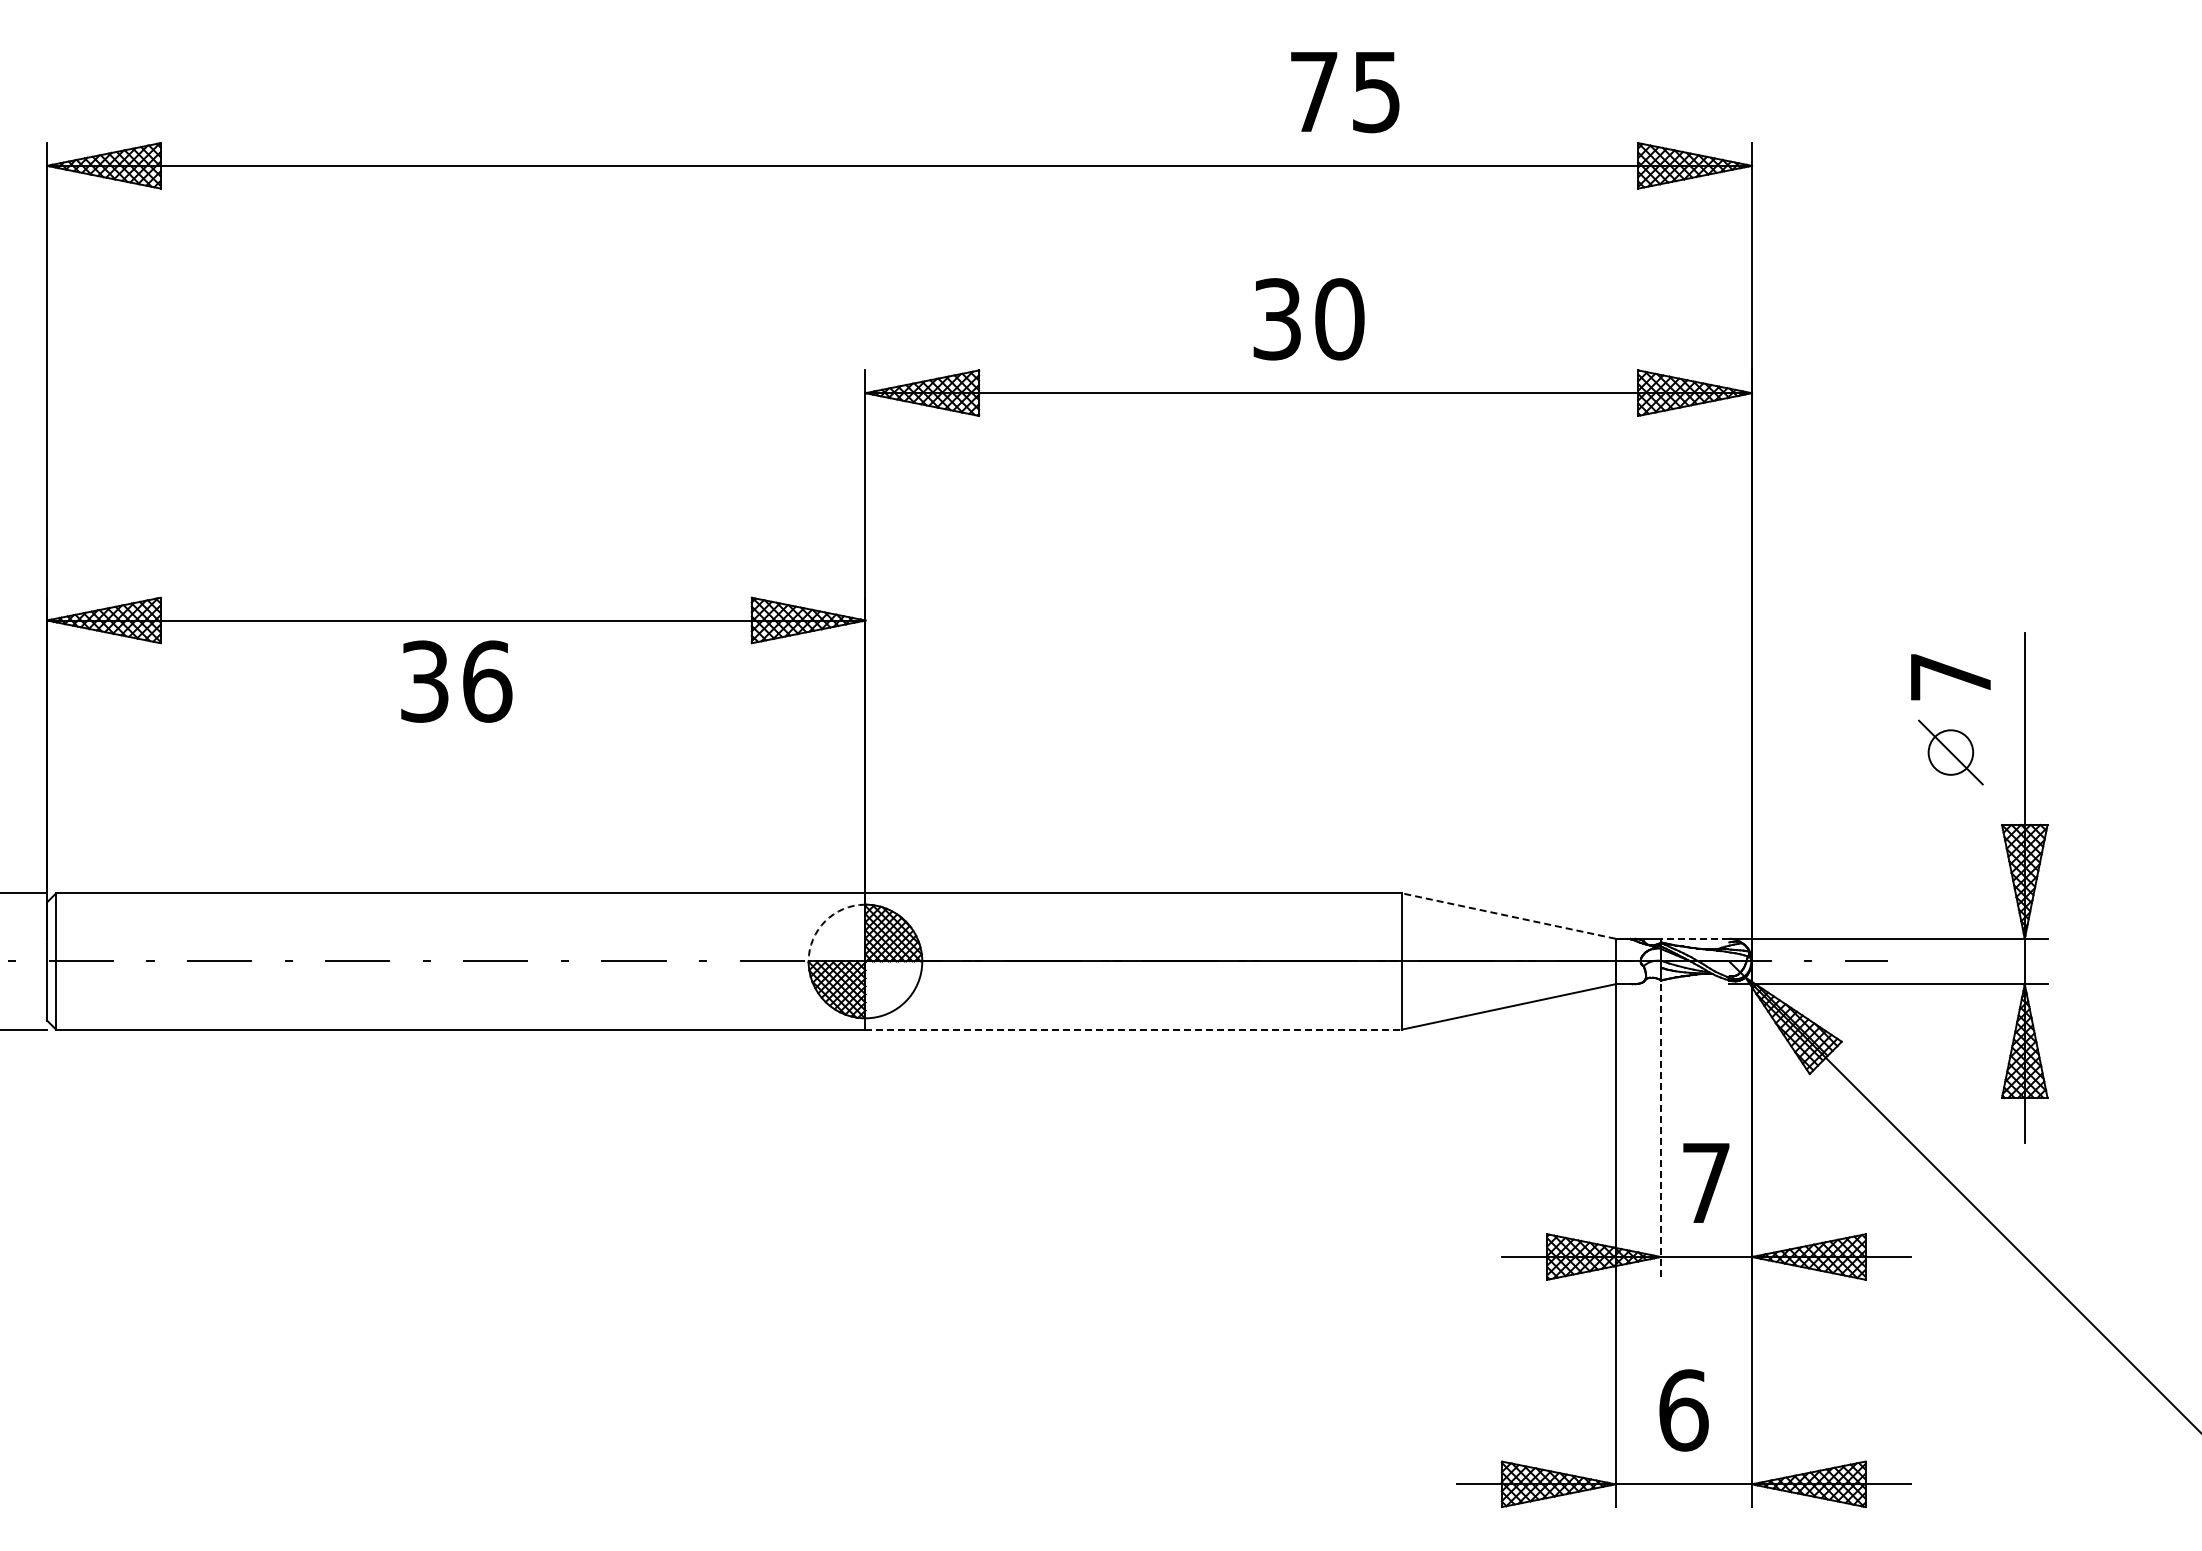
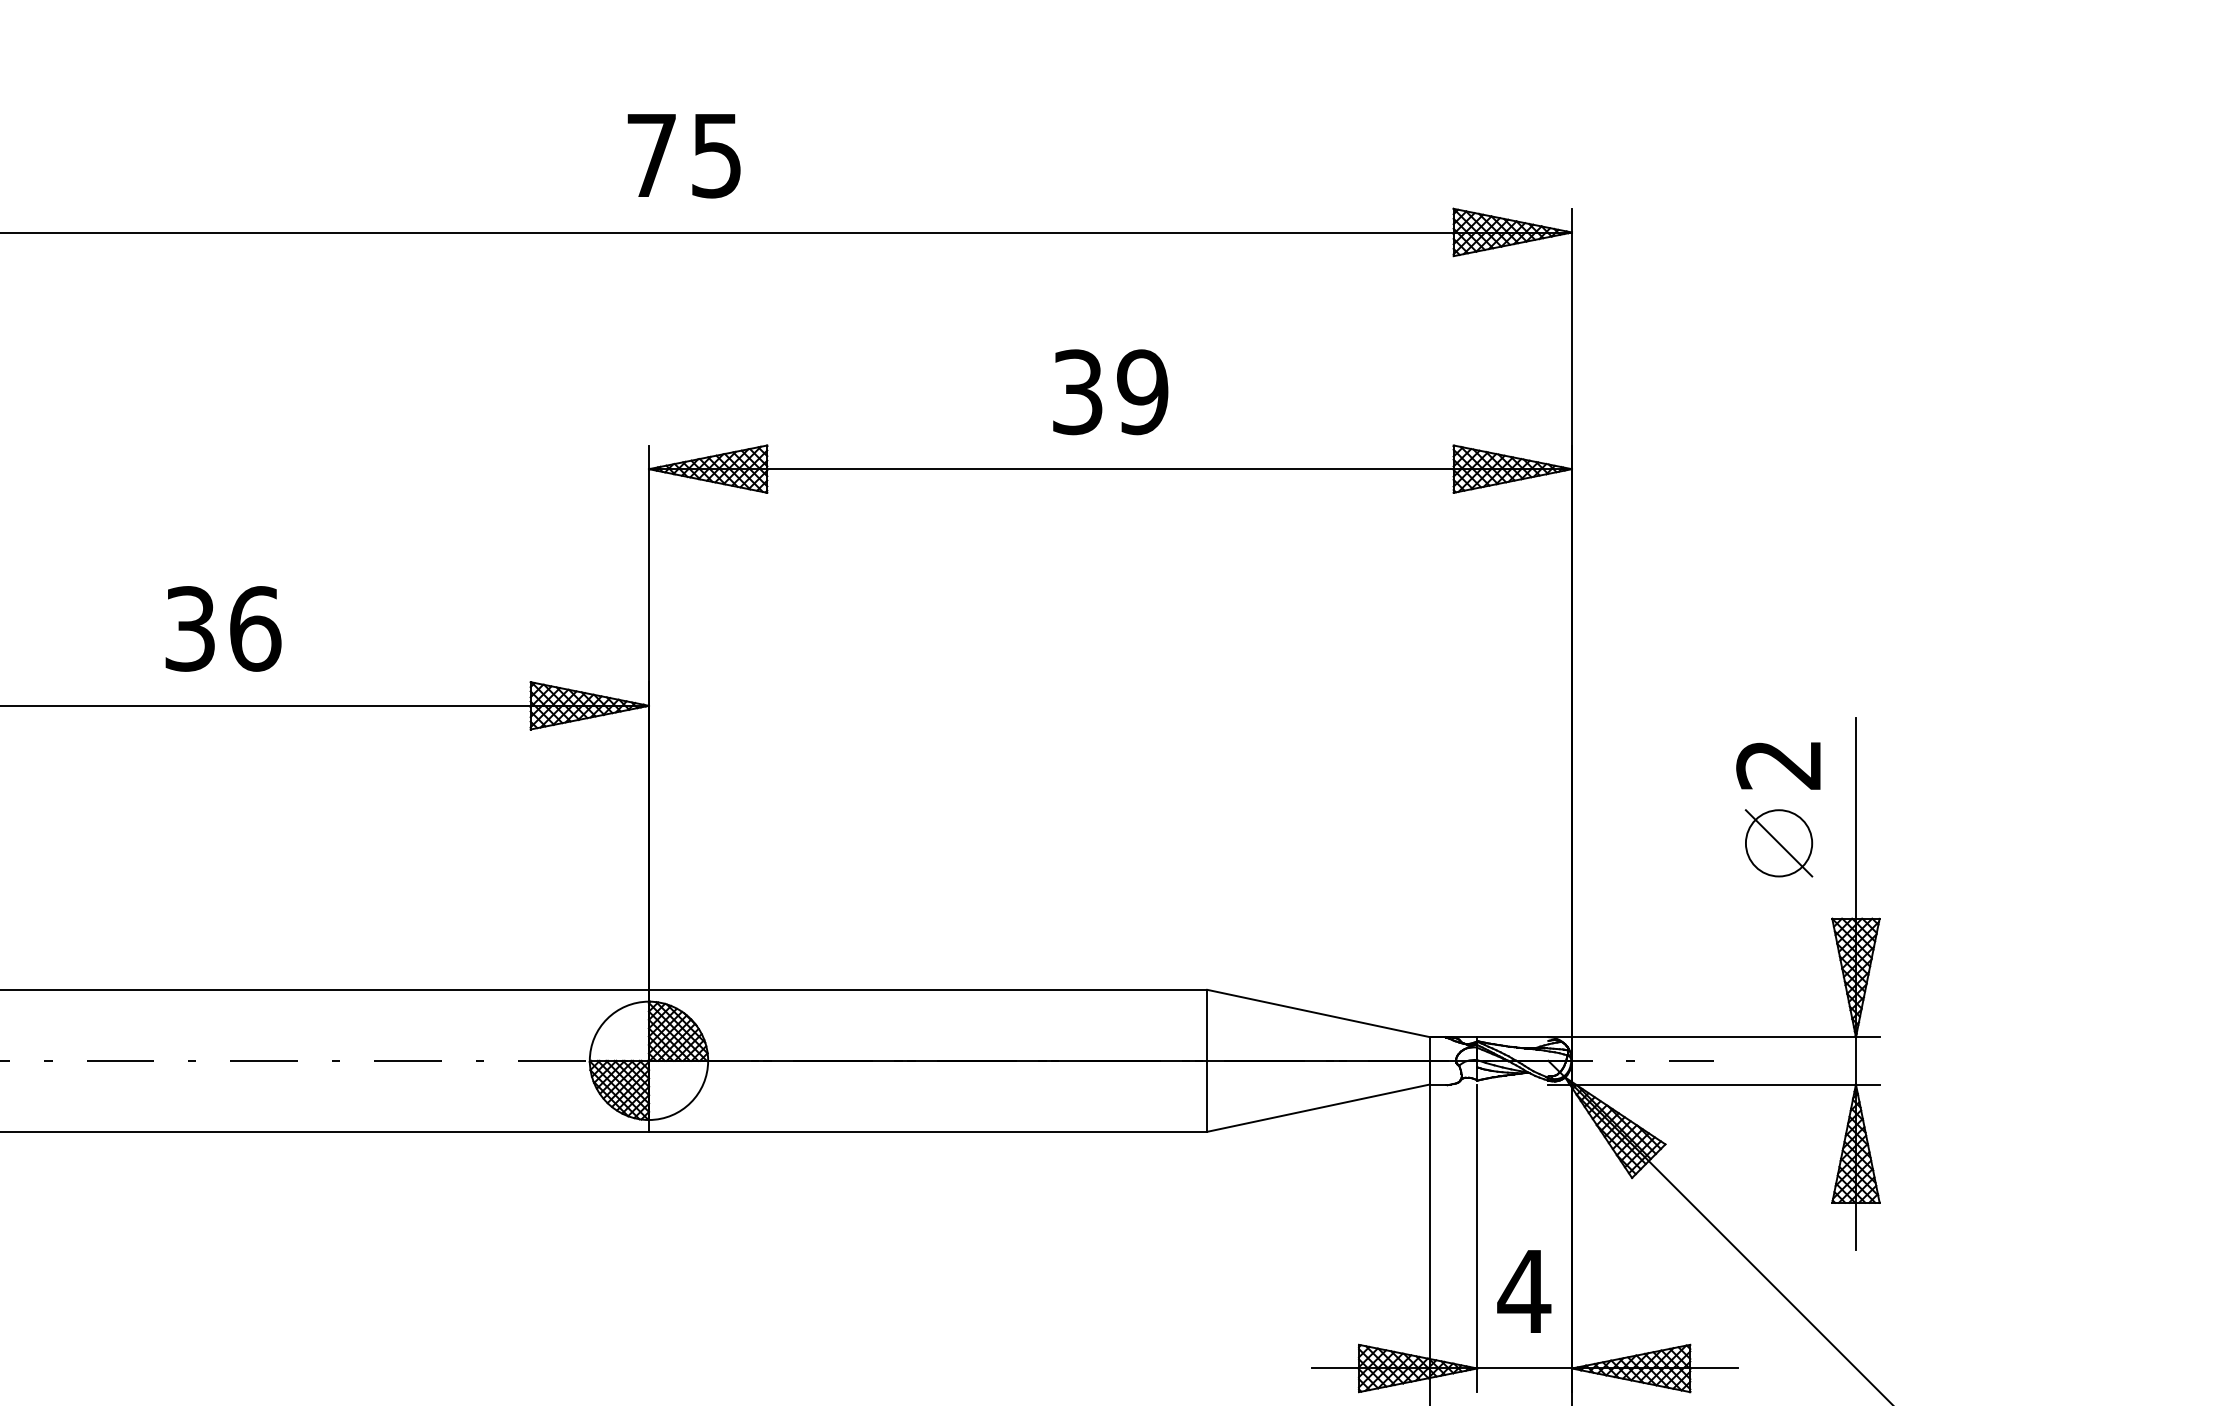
text: (1345, 92) -> (684, 156), moved
text: (1339, 319) -> (1142, 392), 30 -> 39
text: (1949, 677) -> (1777, 765), 7 -> 2
text: (456, 681) -> (223, 628), moved
circle: (1950, 752) -> (1778, 843), size x1.43
line: (1508, 915) -> (1318, 1012), dashed -> solid
arc: (825, 921) -> (607, 1019), dashed -> solid
line: (1694, 938) -> (1512, 1036), dashed -> solid
line: (1134, 1029) -> (929, 1131), dashed -> solid
line: (1661, 1131) -> (1477, 1237), dashed -> solid
text: (1706, 1182) -> (1524, 1290), 7 -> 4

